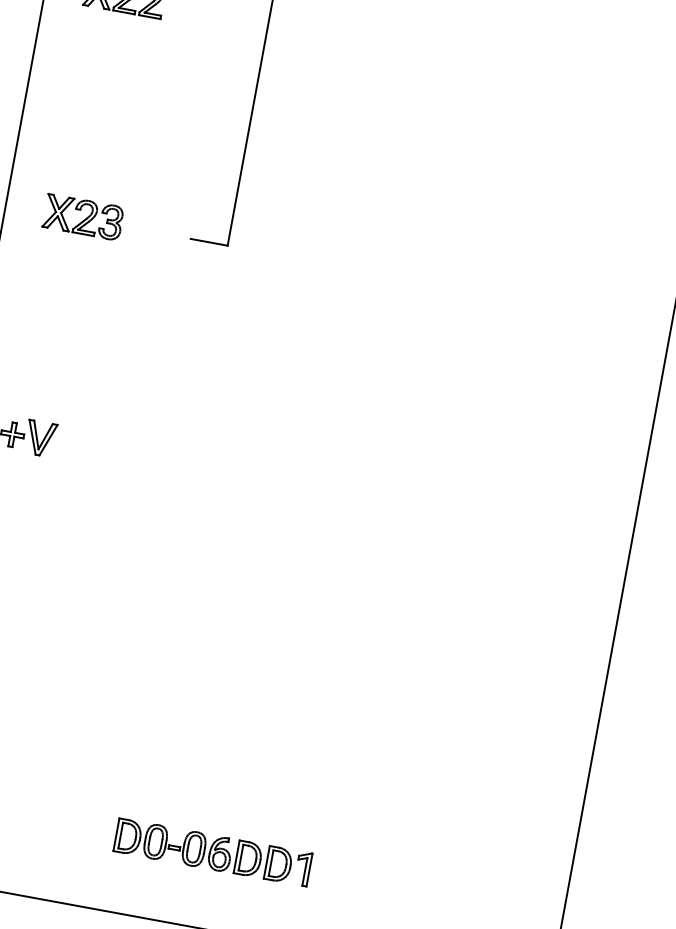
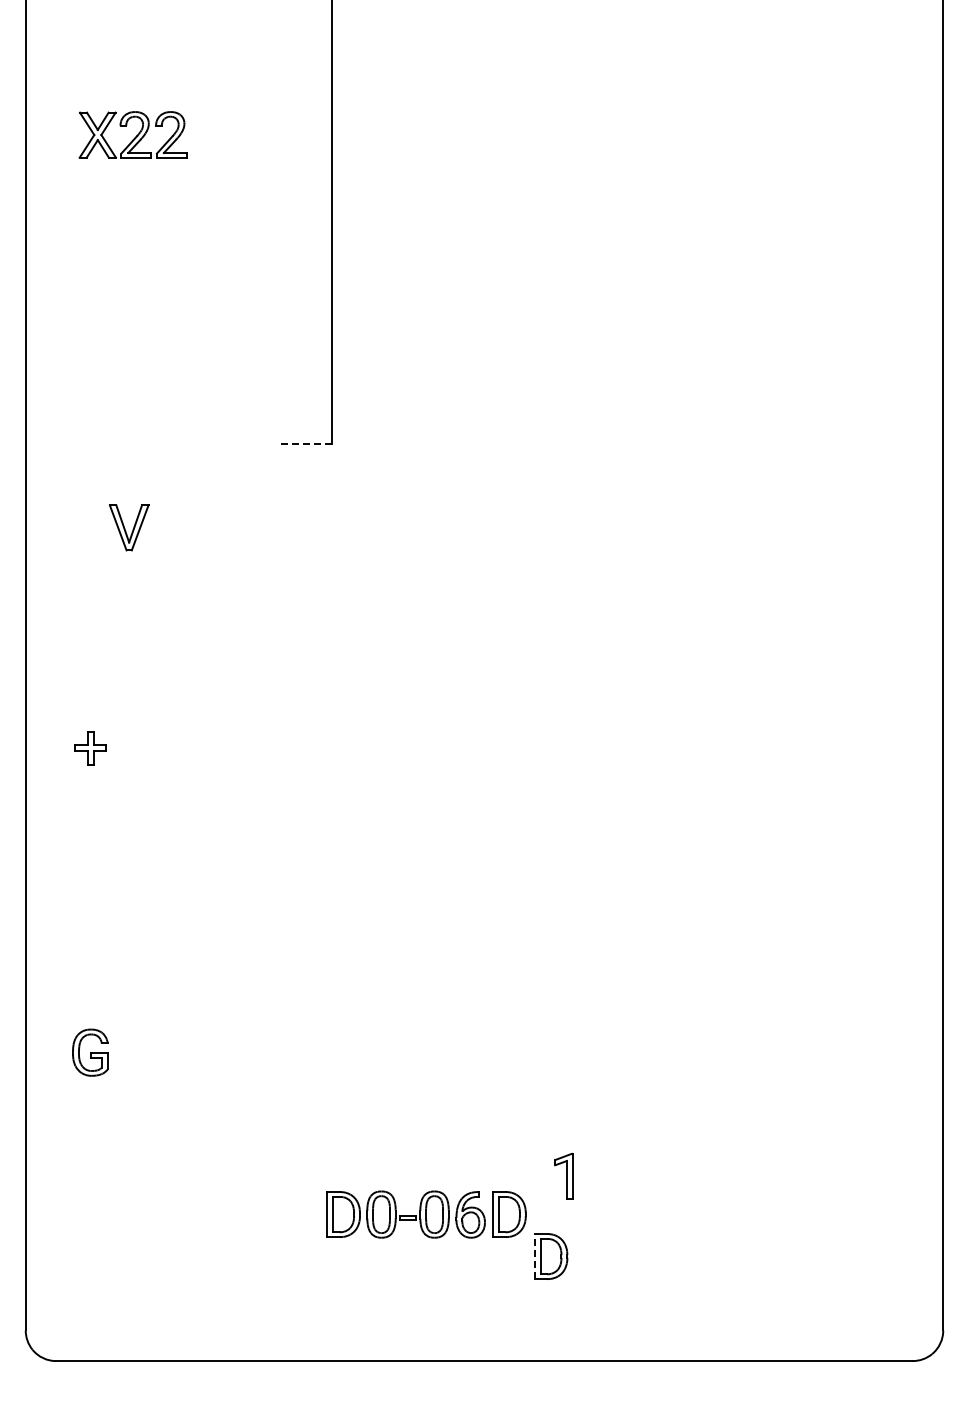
part: (82, 216) -> (131, 440), removed
line: (208, 242) -> (305, 443), solid -> dashed
part: (40, 438) -> (129, 527), moved
part: (188, 847) -> (426, 1214), moved
line: (266, 862) -> (534, 1256), solid -> dashed
part: (303, 868) -> (563, 1175), moved

